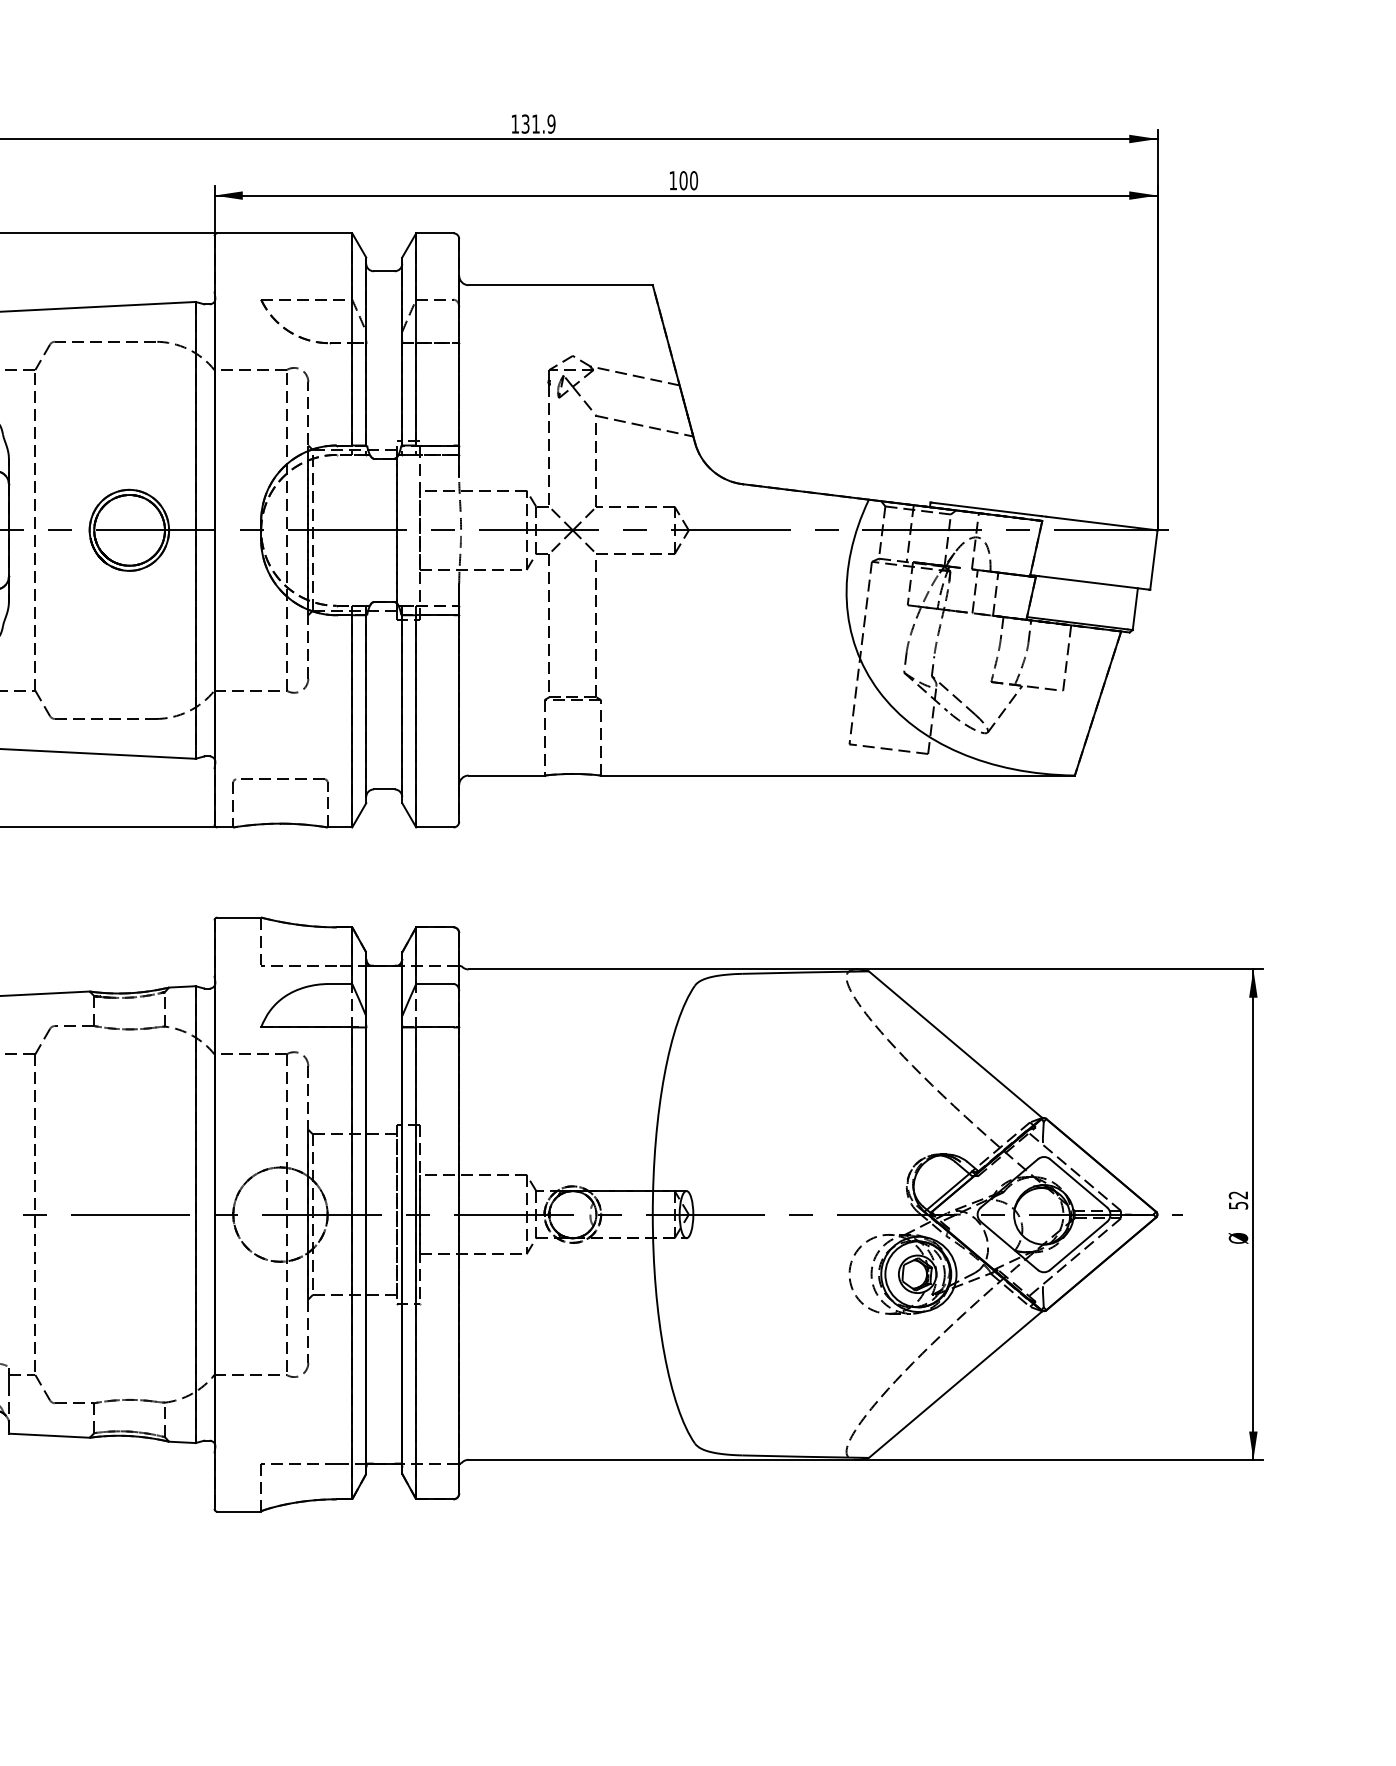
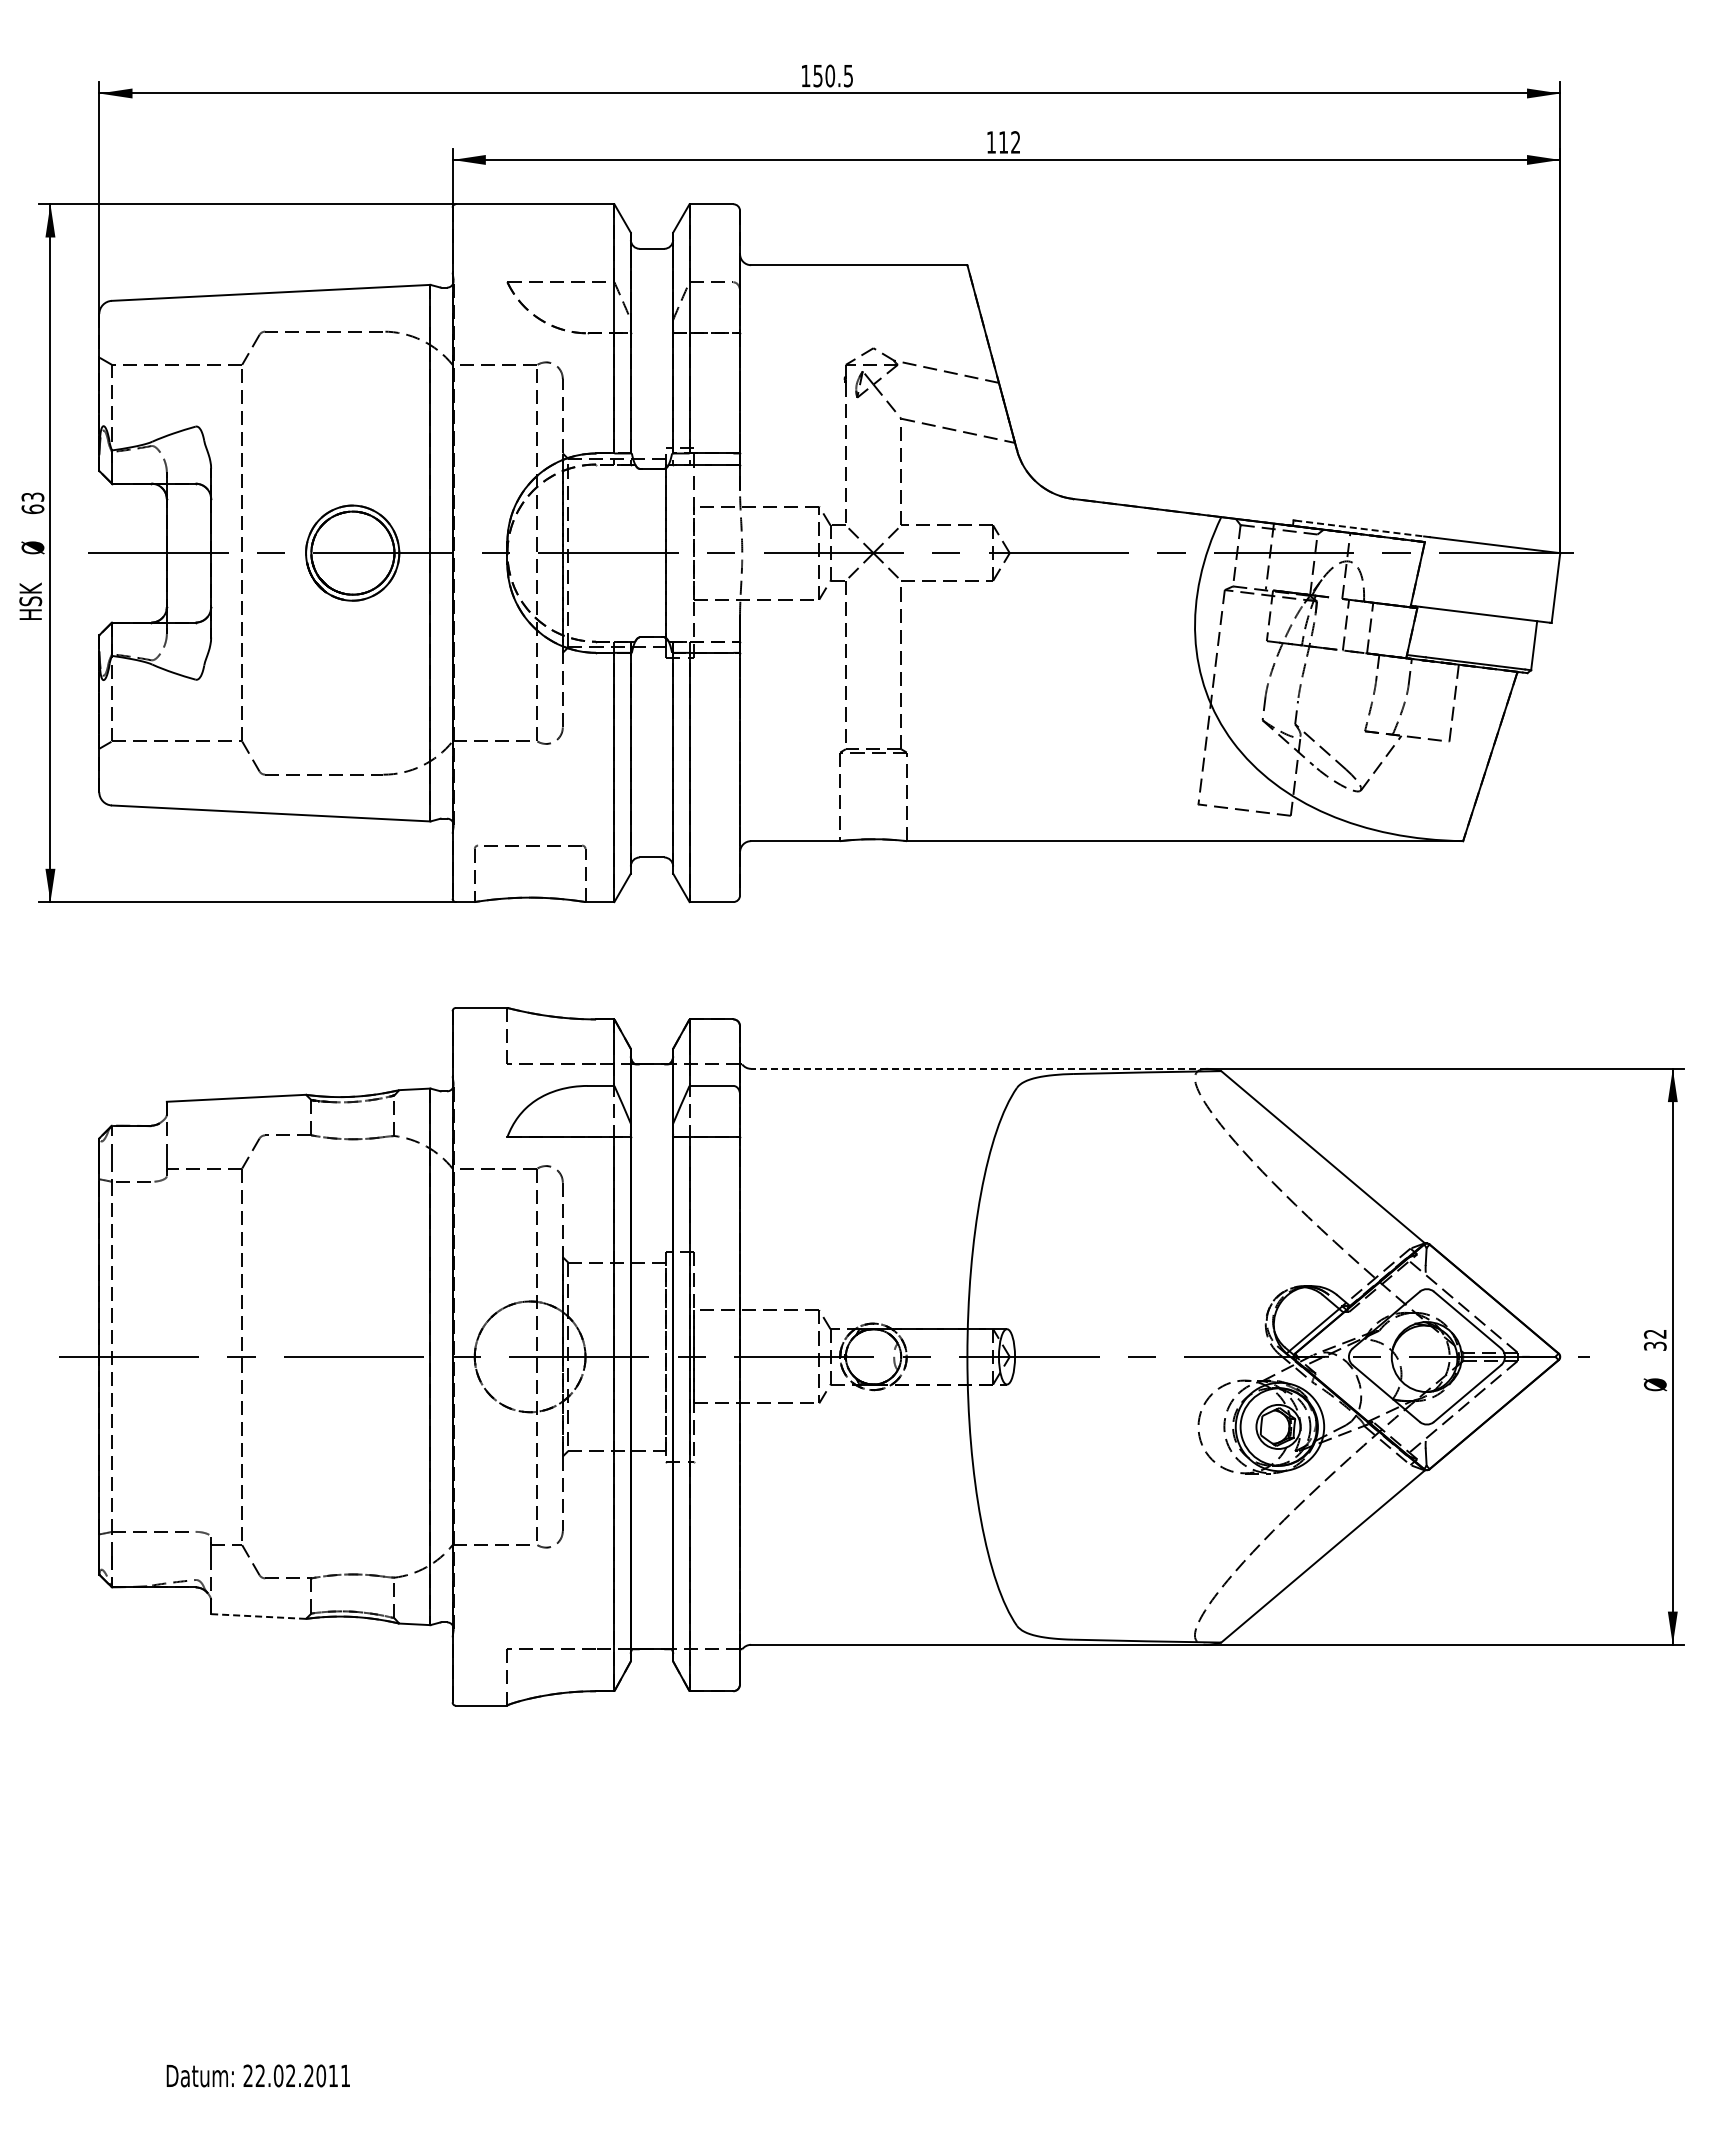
text: (538, 123) -> (833, 75), 131.9 -> 150.5
text: (688, 180) -> (1009, 142), 100 -> 112
line: (986, 509) -> (1359, 528), solid -> dashed
line: (663, 969) -> (979, 1068), solid -> dashed
text: (1237, 1204) -> (1654, 1345), 52 -> 32
line: (49, 1435) -> (258, 1616), solid -> dashed

